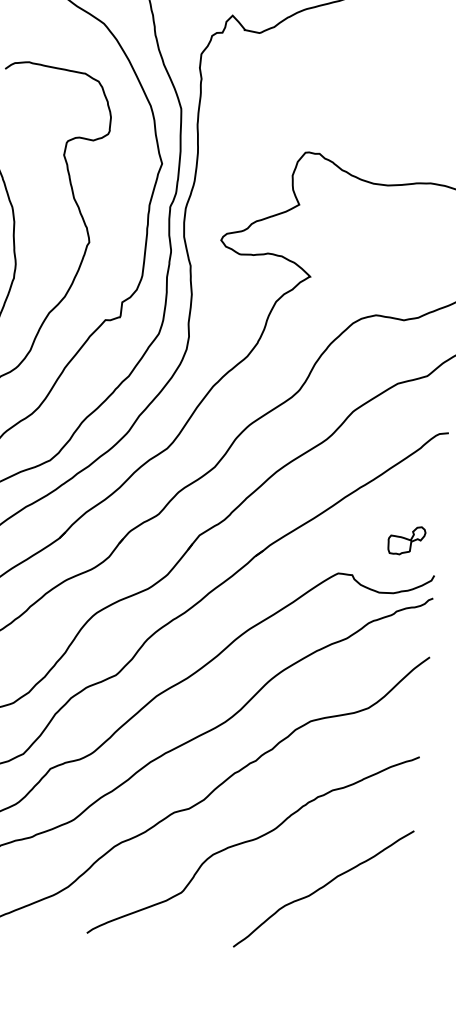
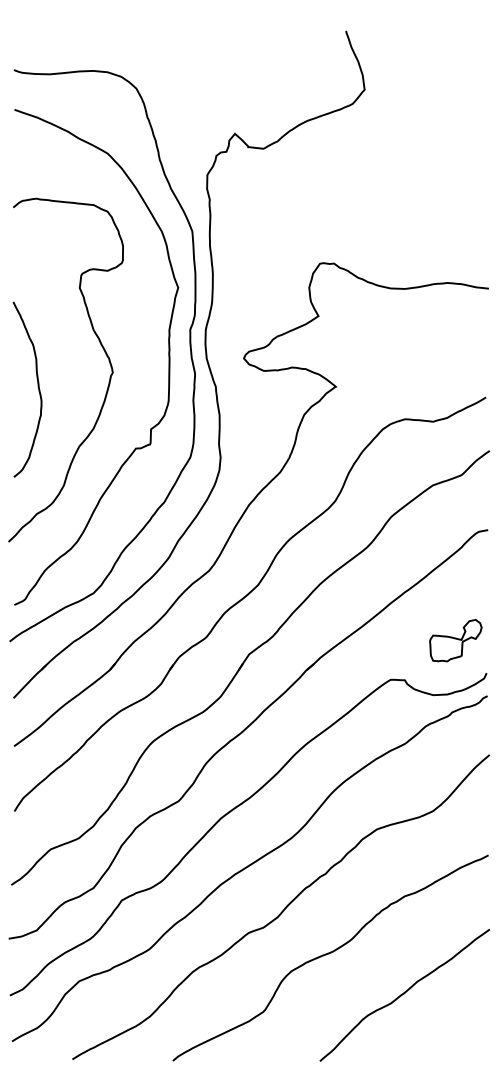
part: (406, 540) -> (455, 640), size x1.43

